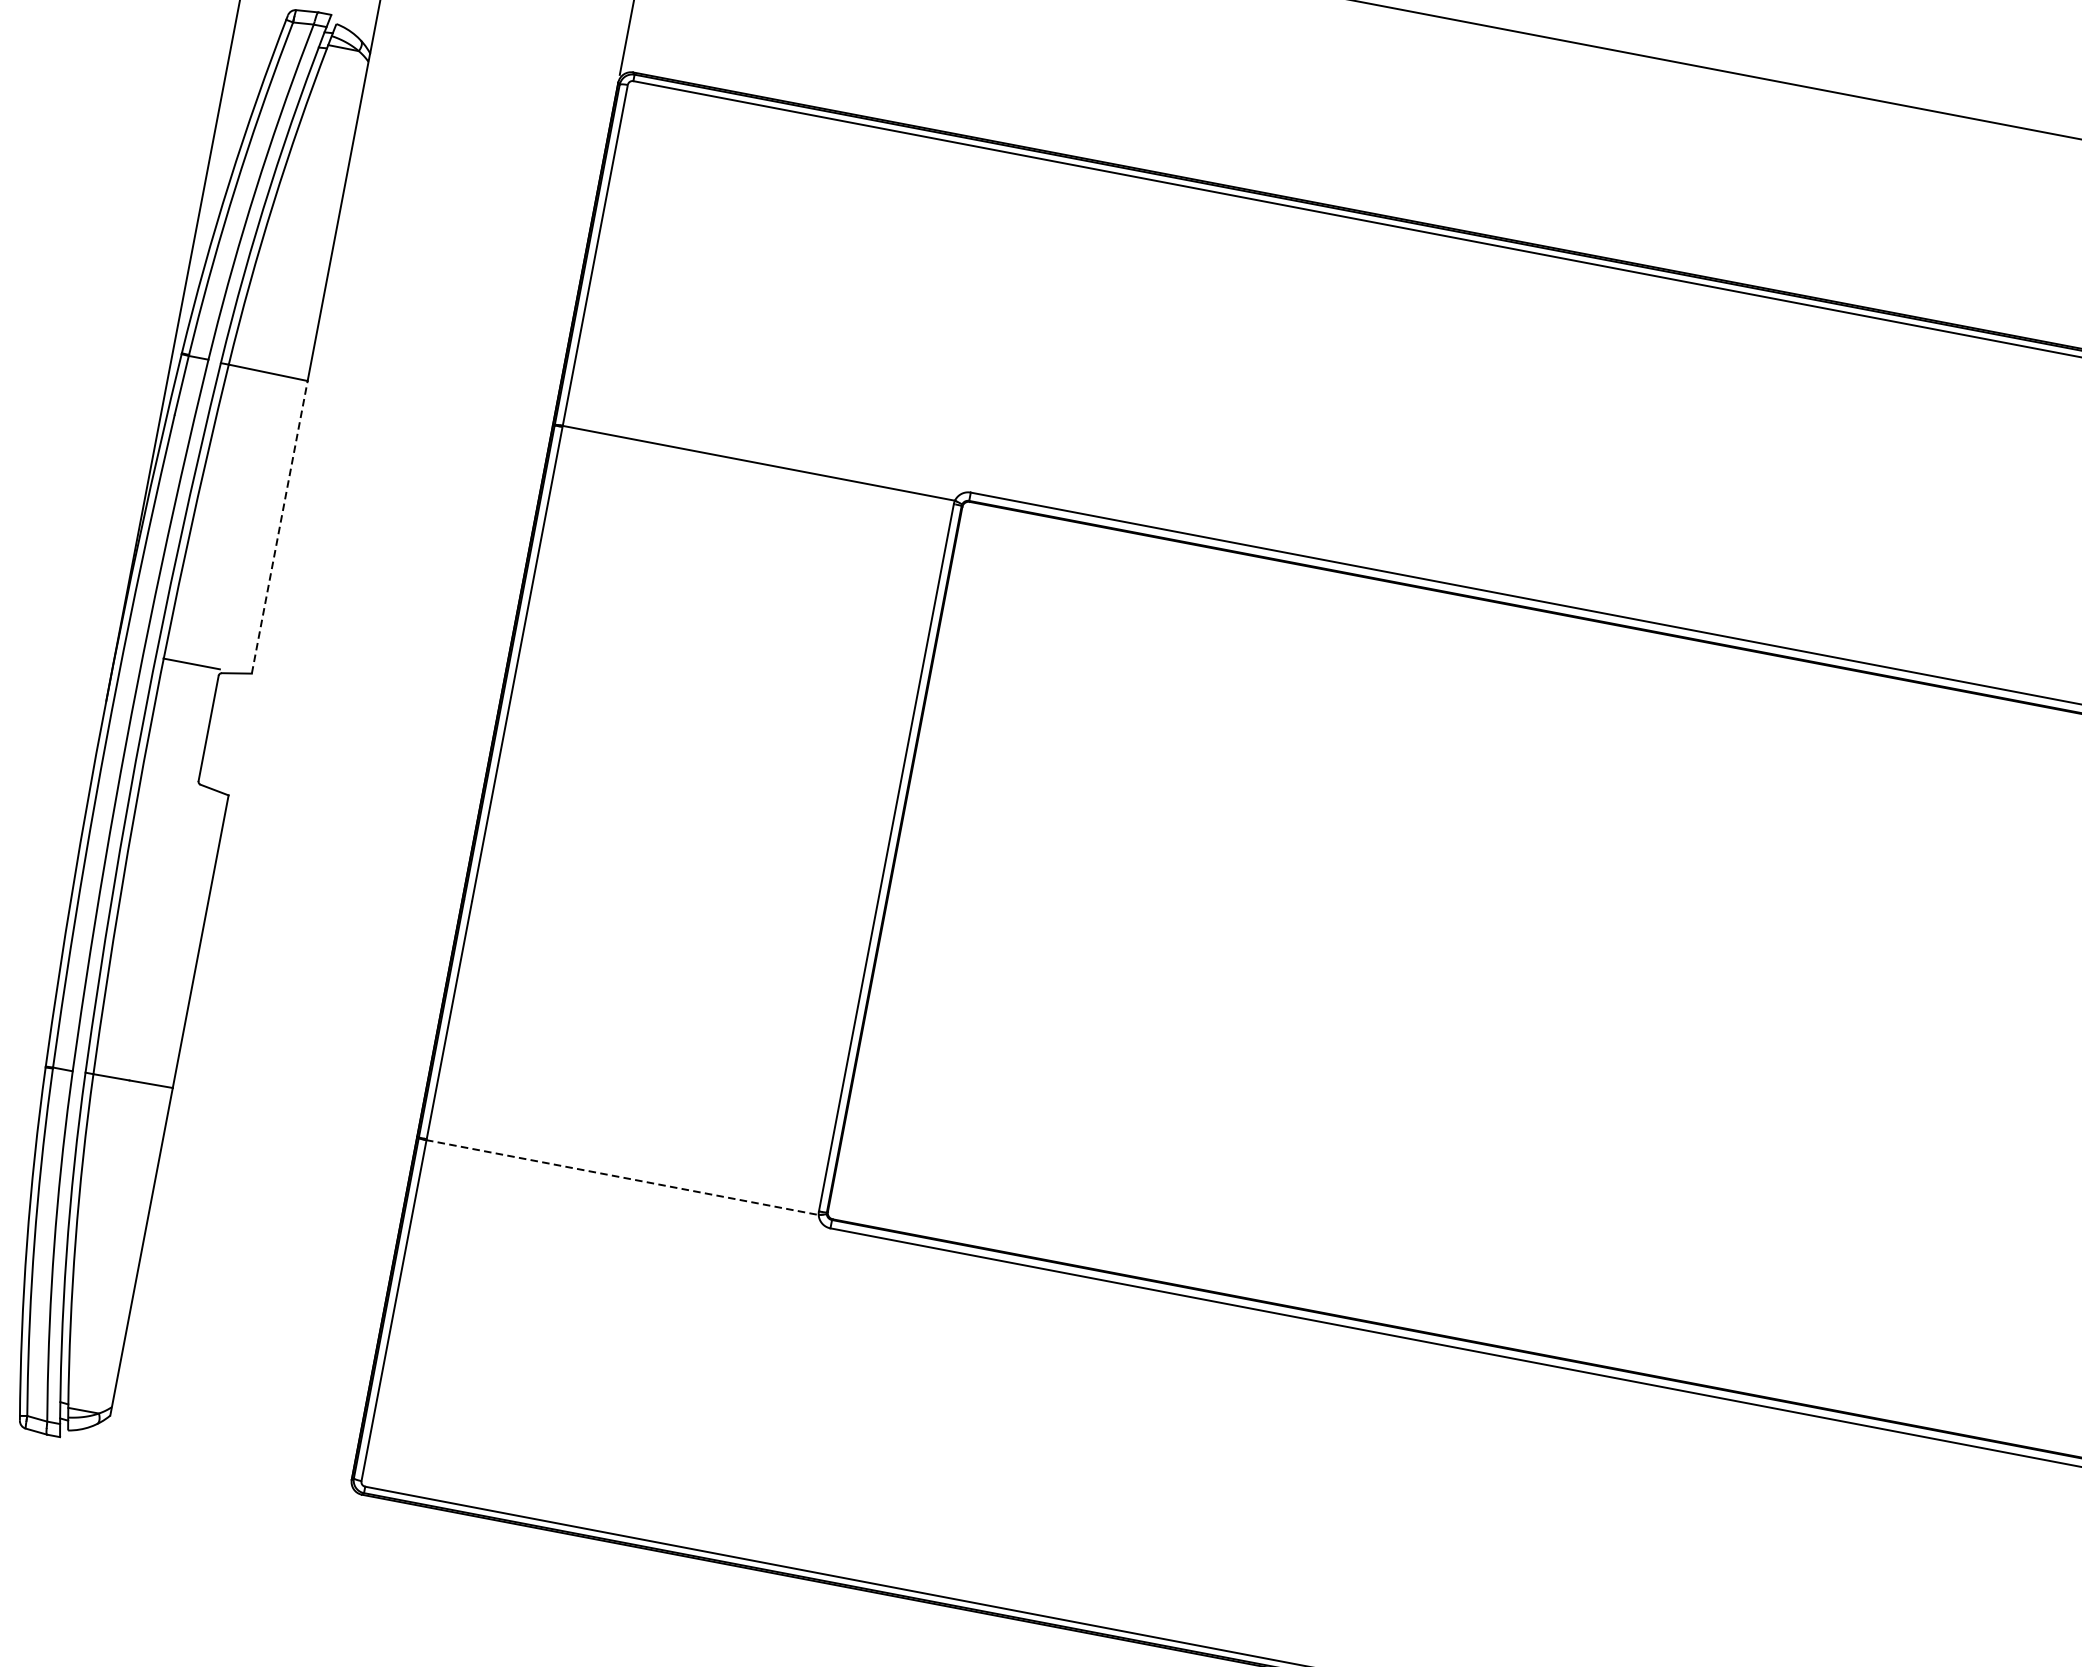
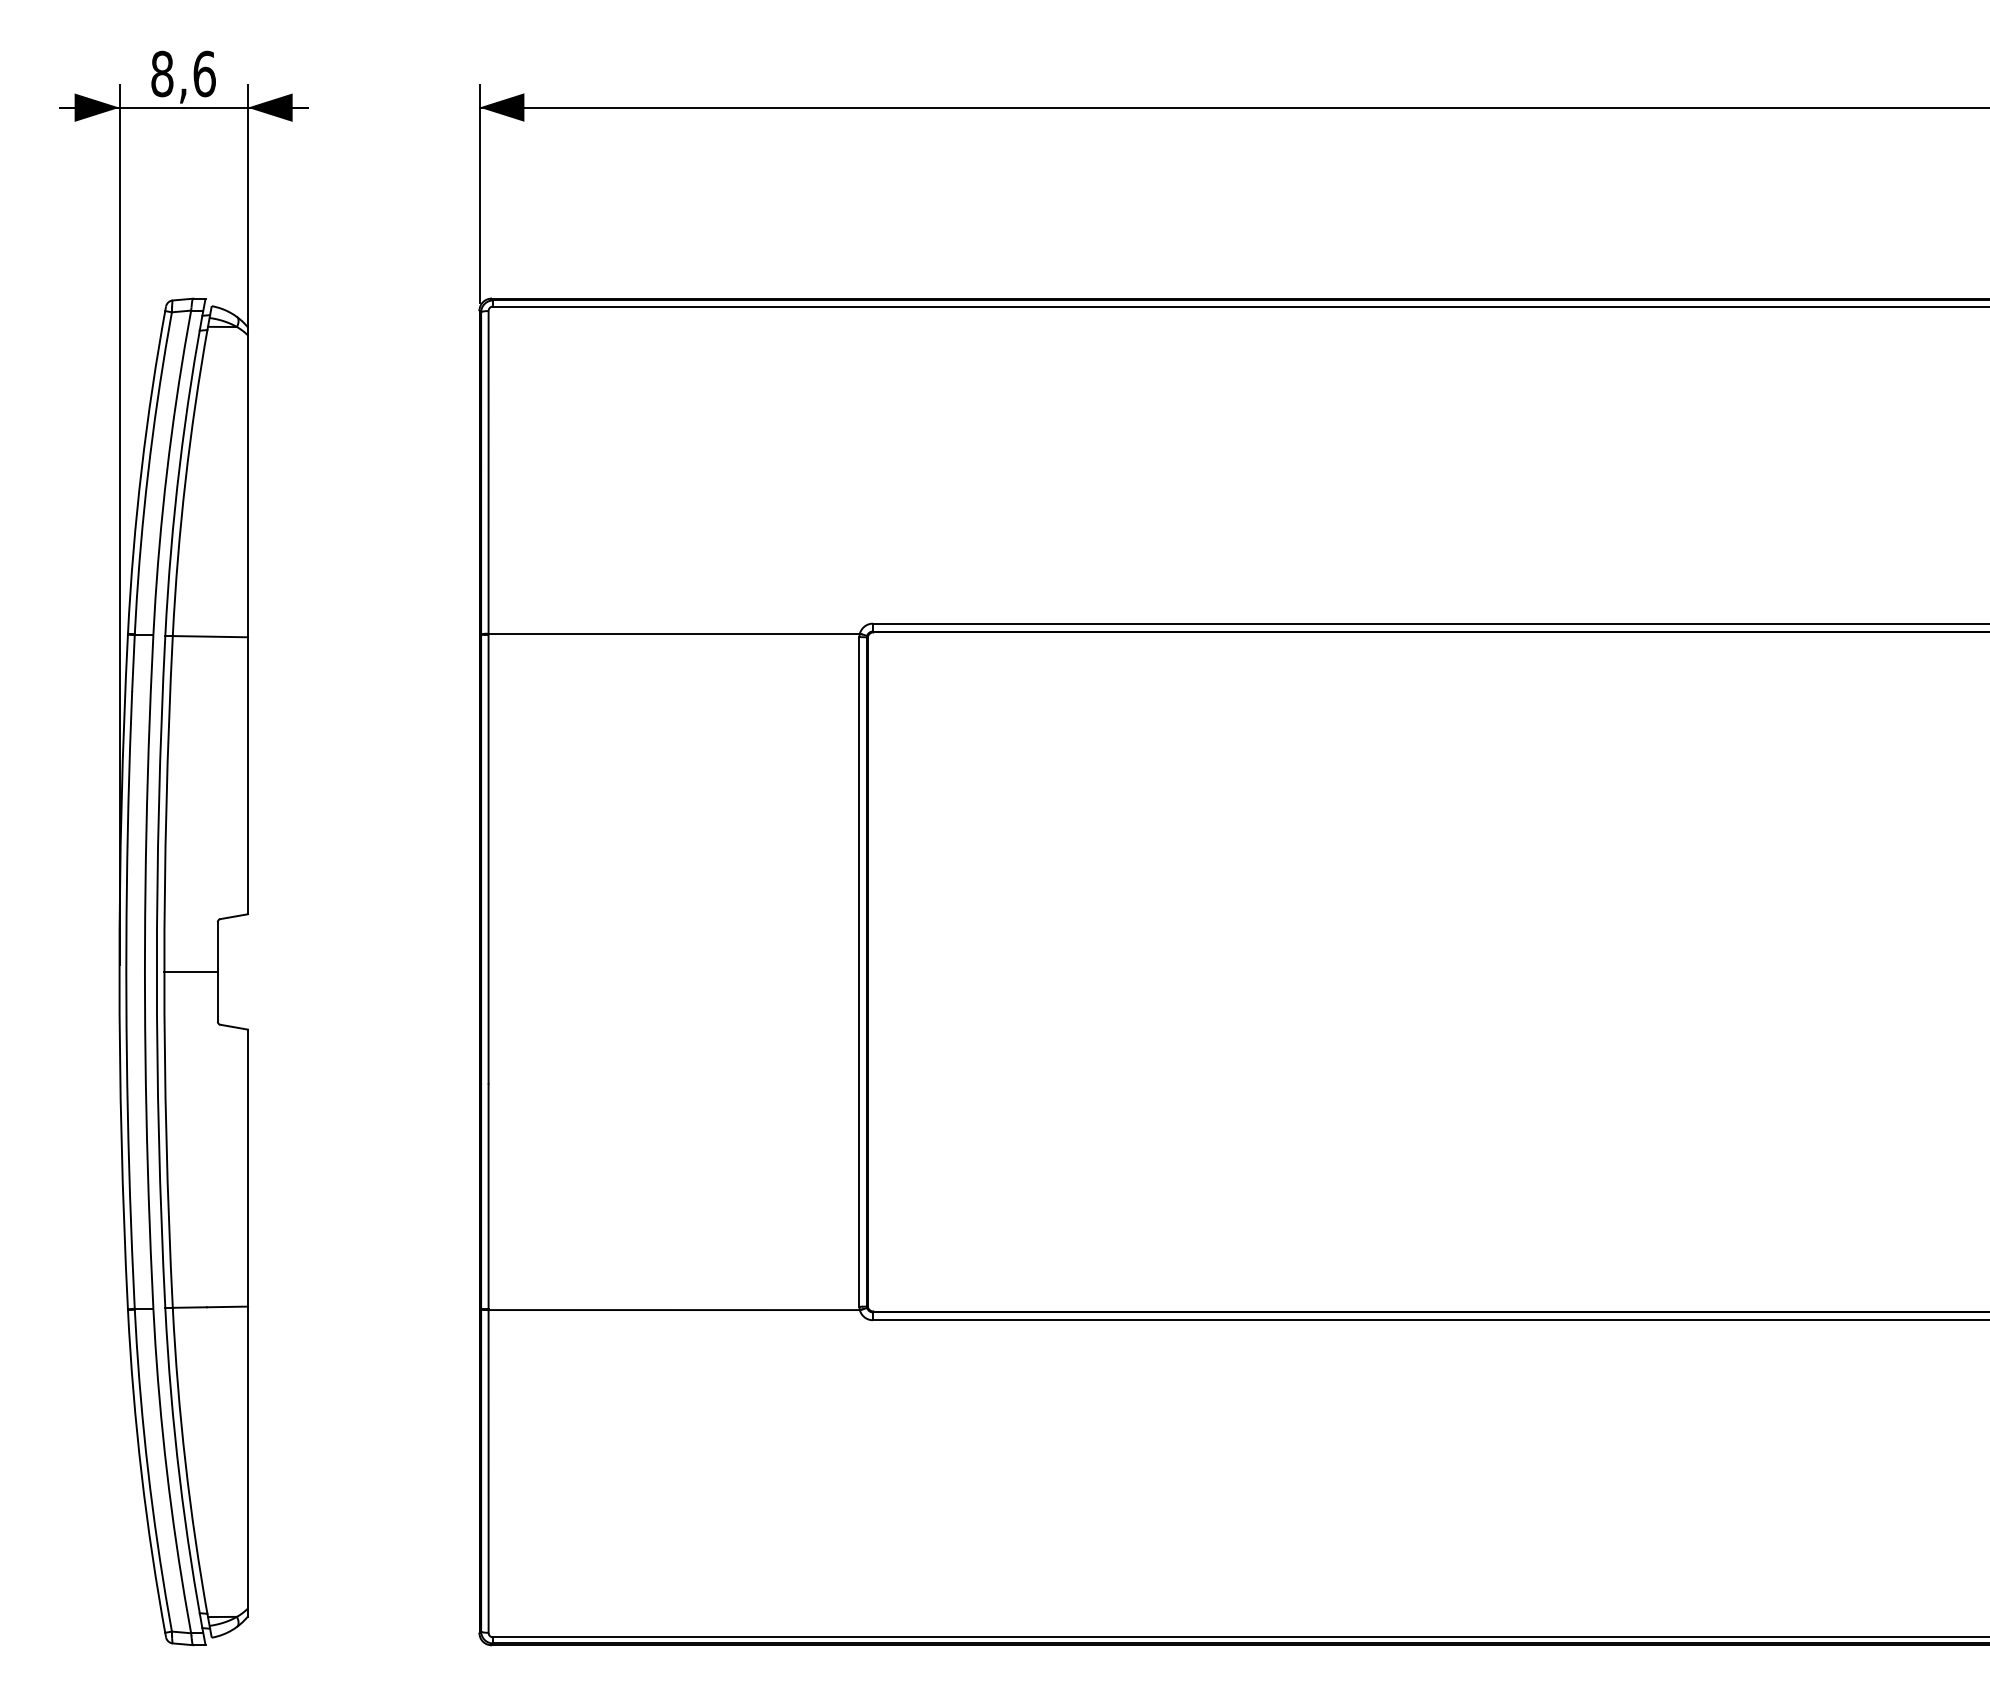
line: (279, 526) -> (247, 775), dashed -> solid
line: (191, 663) -> (190, 971), moved
line: (621, 1177) -> (673, 1310), dashed -> solid

